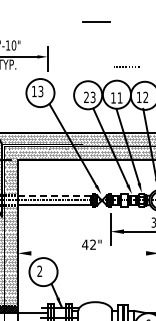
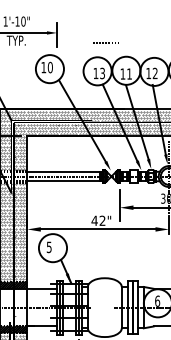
line: (127, 66) -> (105, 42), moved
text: (40, 91) -> (49, 67), 13 -> 10
text: (86, 96) -> (95, 72), 23 -> 13
line: (56, 196) -> (65, 172), dashed -> solid
line: (89, 253) -> (98, 229), added
text: (39, 271) -> (48, 247), 2 -> 5

